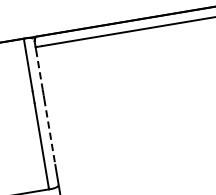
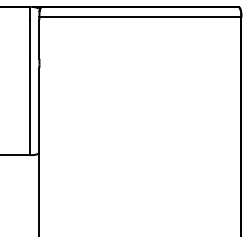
line: (39, 70) -> (39, 39), dashed -> solid
line: (49, 132) -> (39, 100), dashed -> solid

